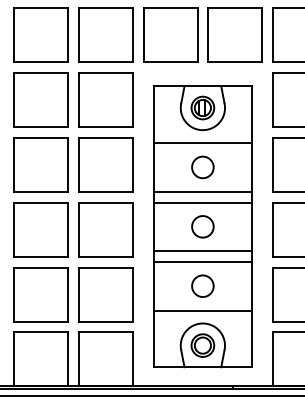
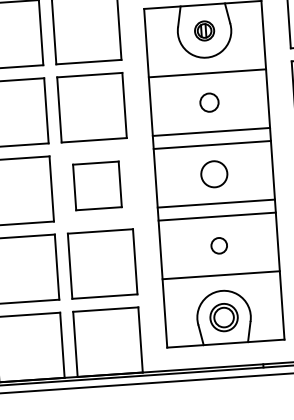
part: (202, 107) -> (204, 30), size x0.7
circle: (202, 167) -> (208, 102), size x0.7
part: (105, 229) -> (97, 185), size x0.7
circle: (202, 285) -> (218, 245), size x0.6

